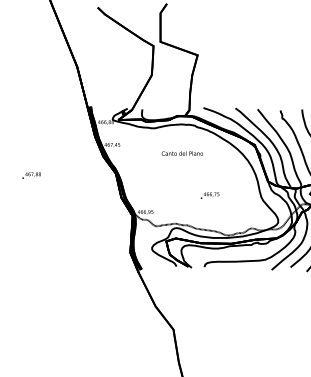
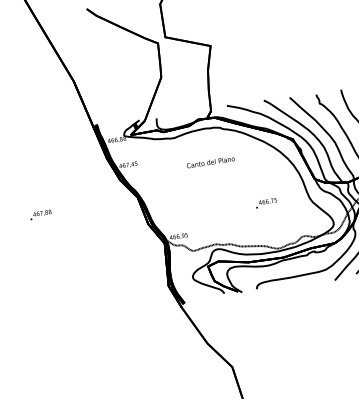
text: (209, 195) -> (265, 203), moved

